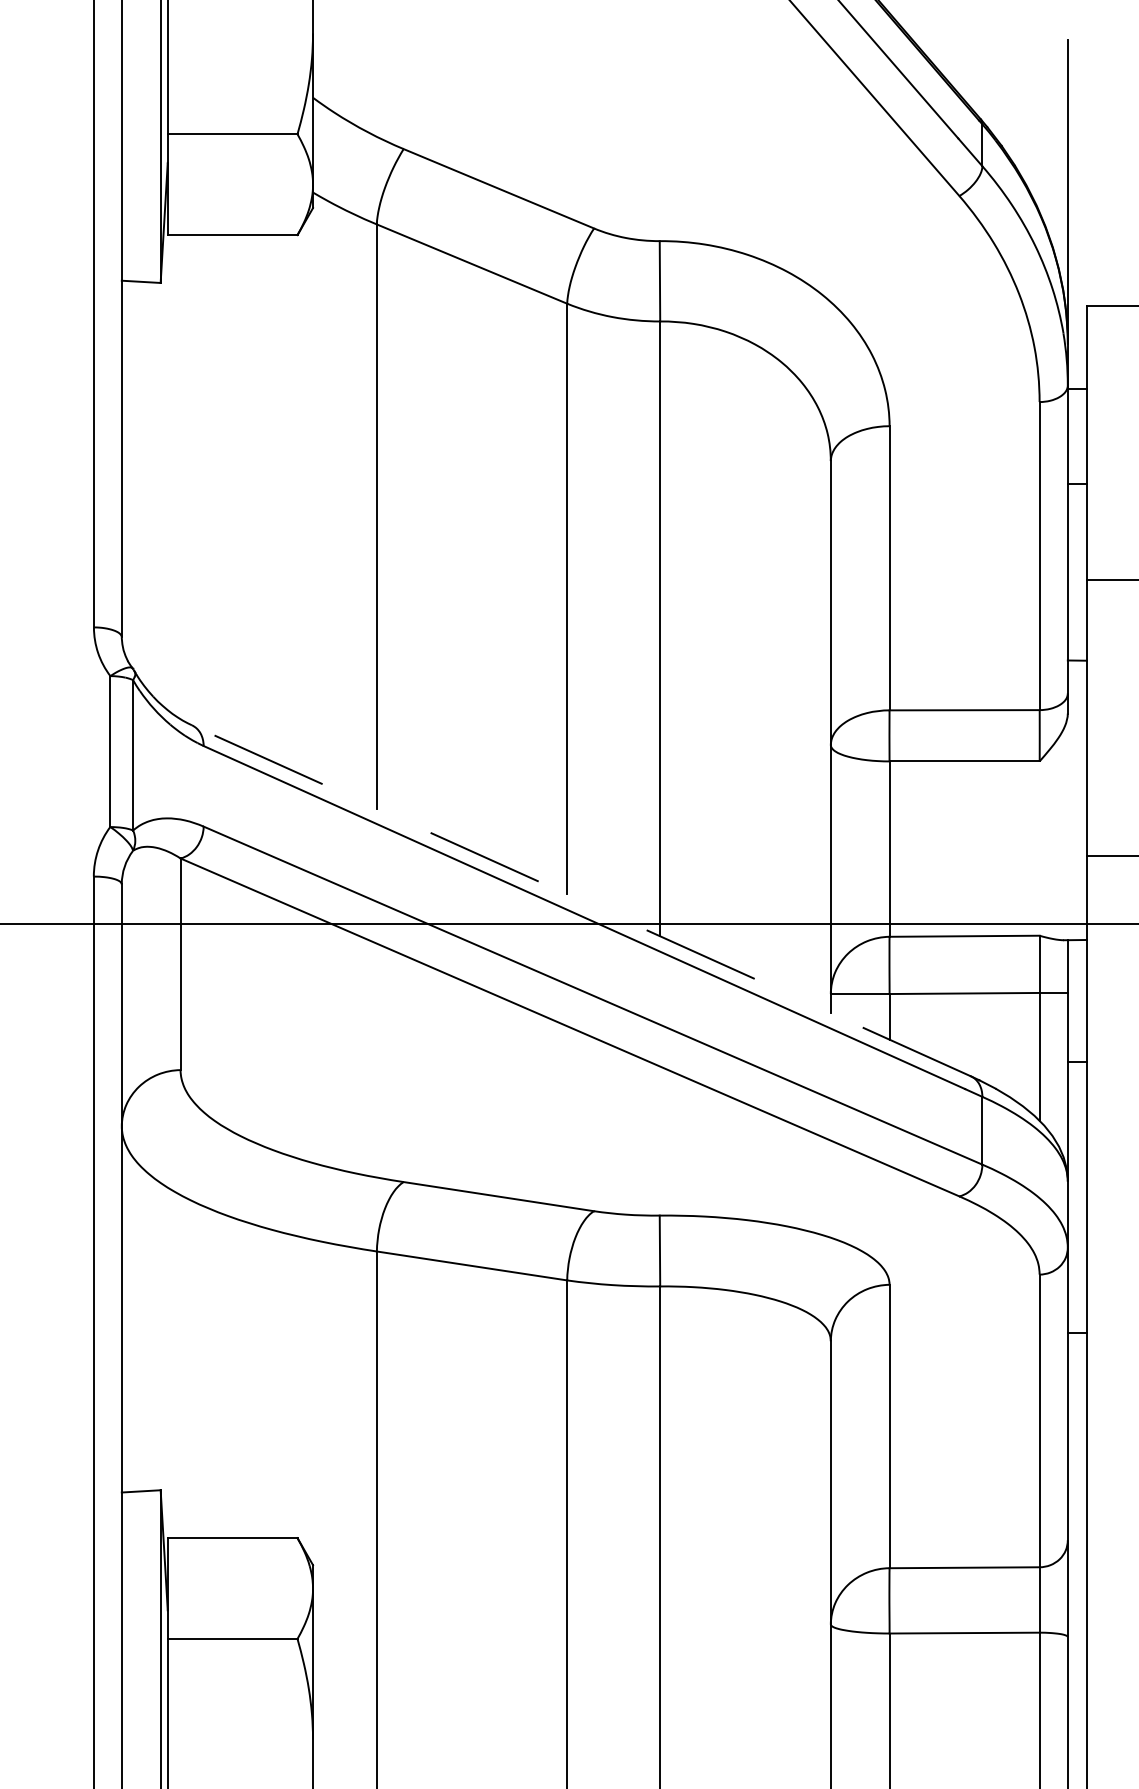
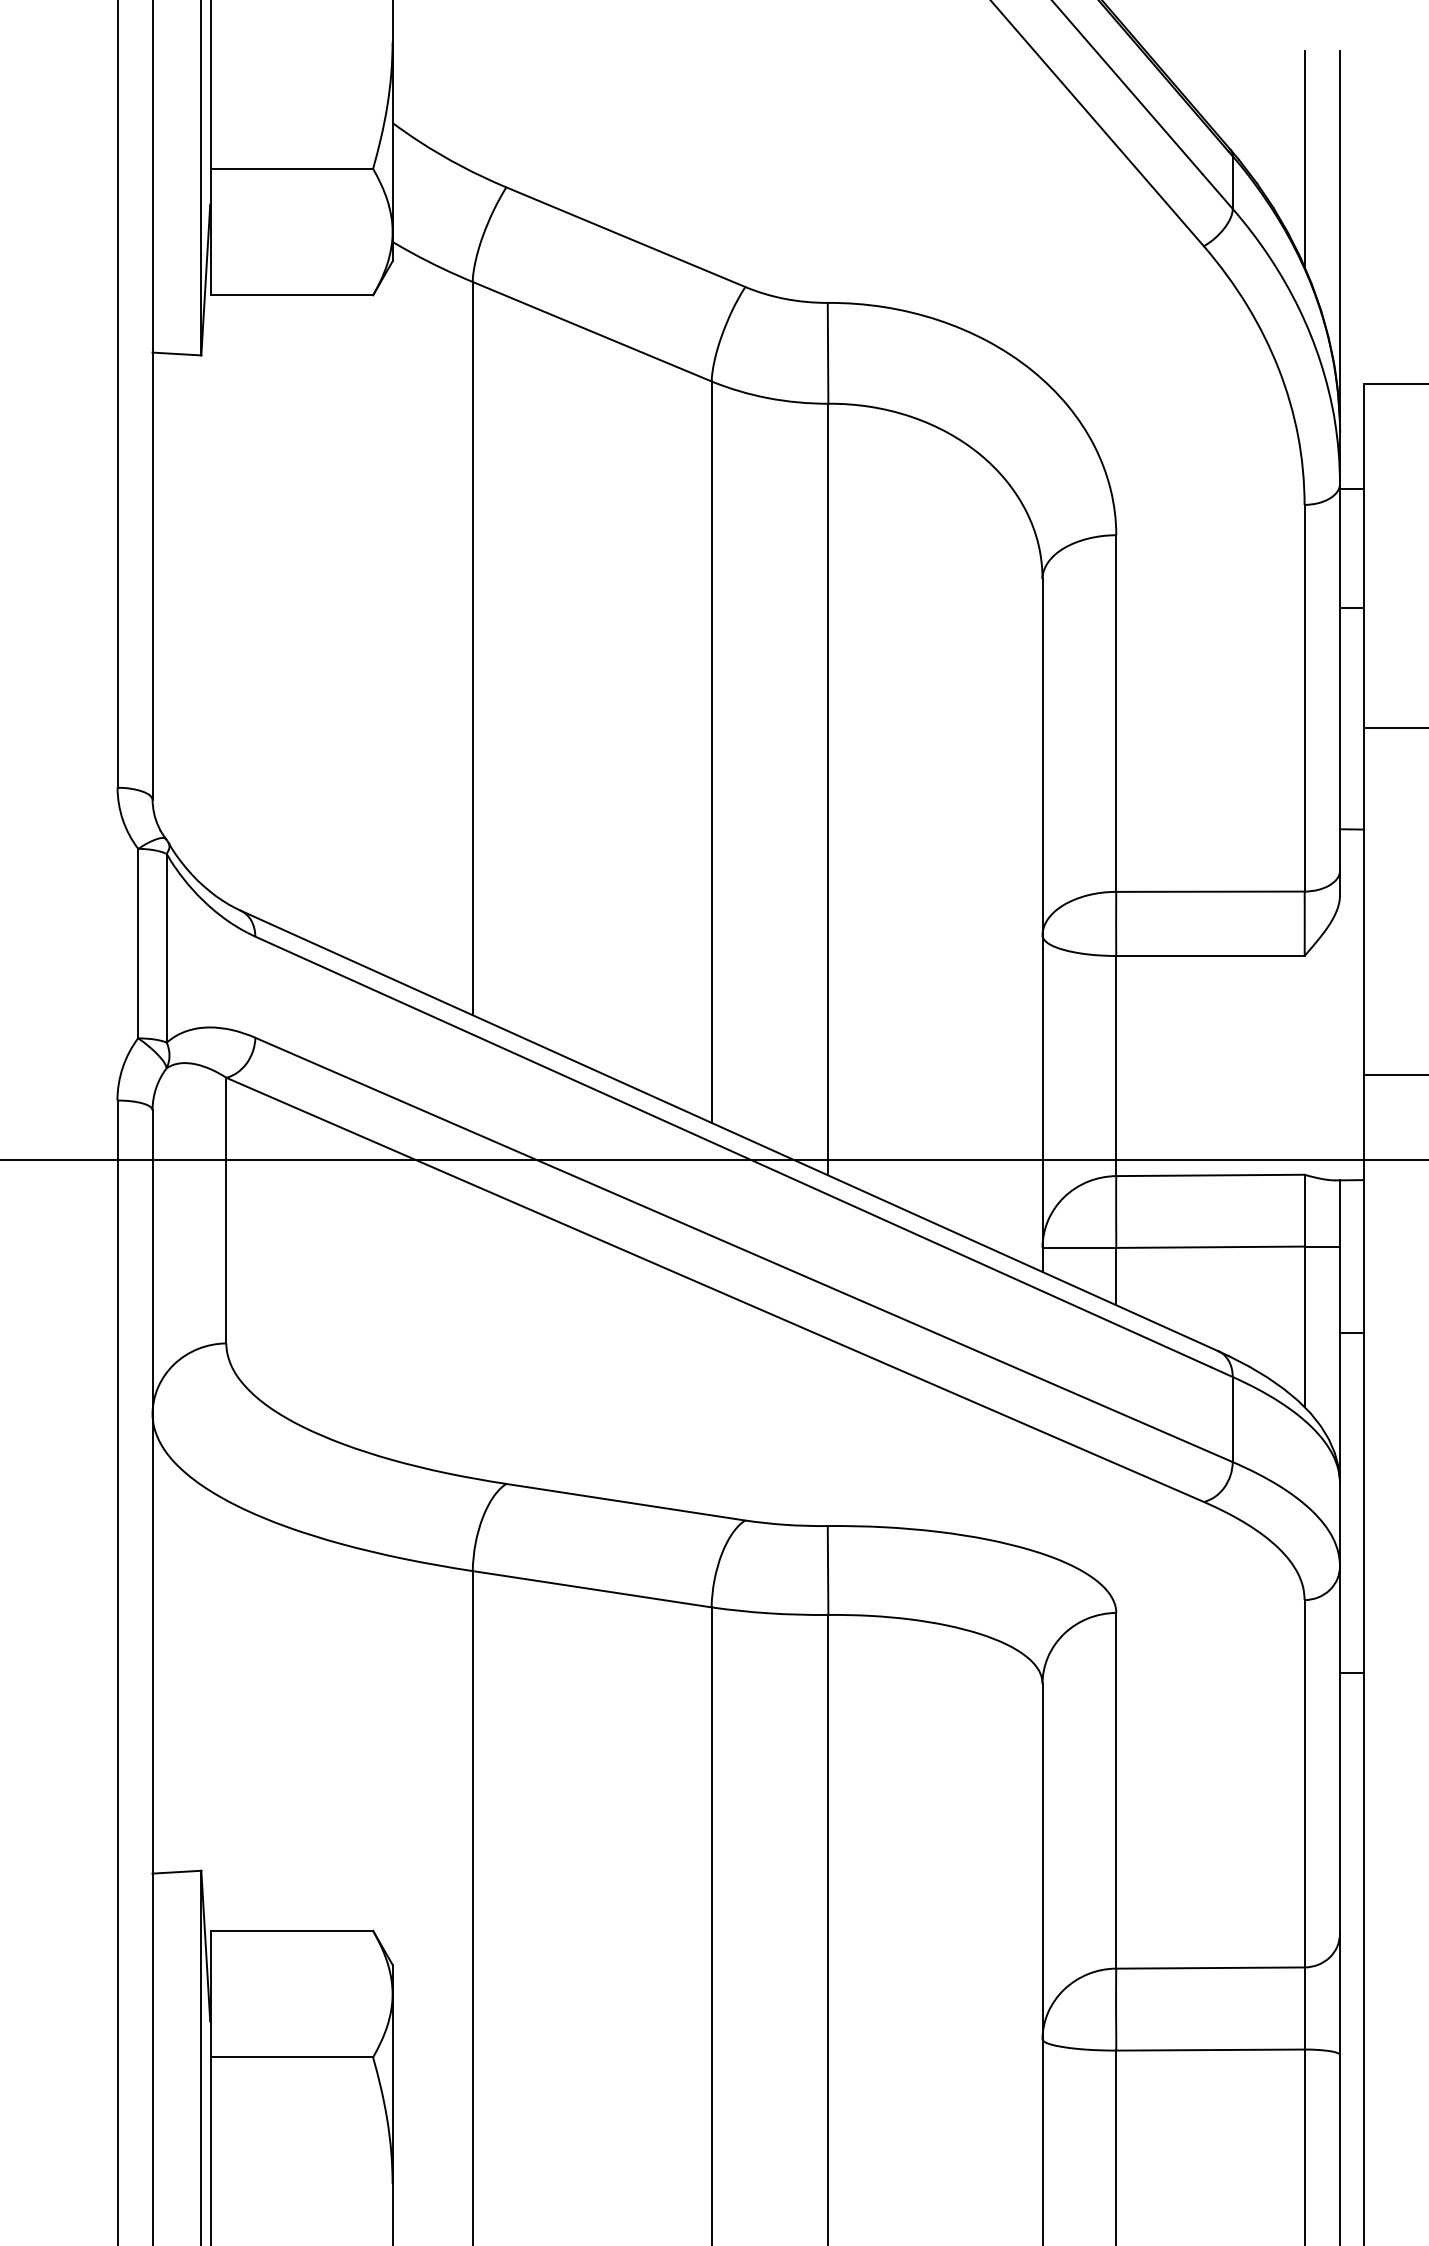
line: (1039, 126) -> (1304, 159), added
line: (580, 900) -> (728, 1130), dashed -> solid

